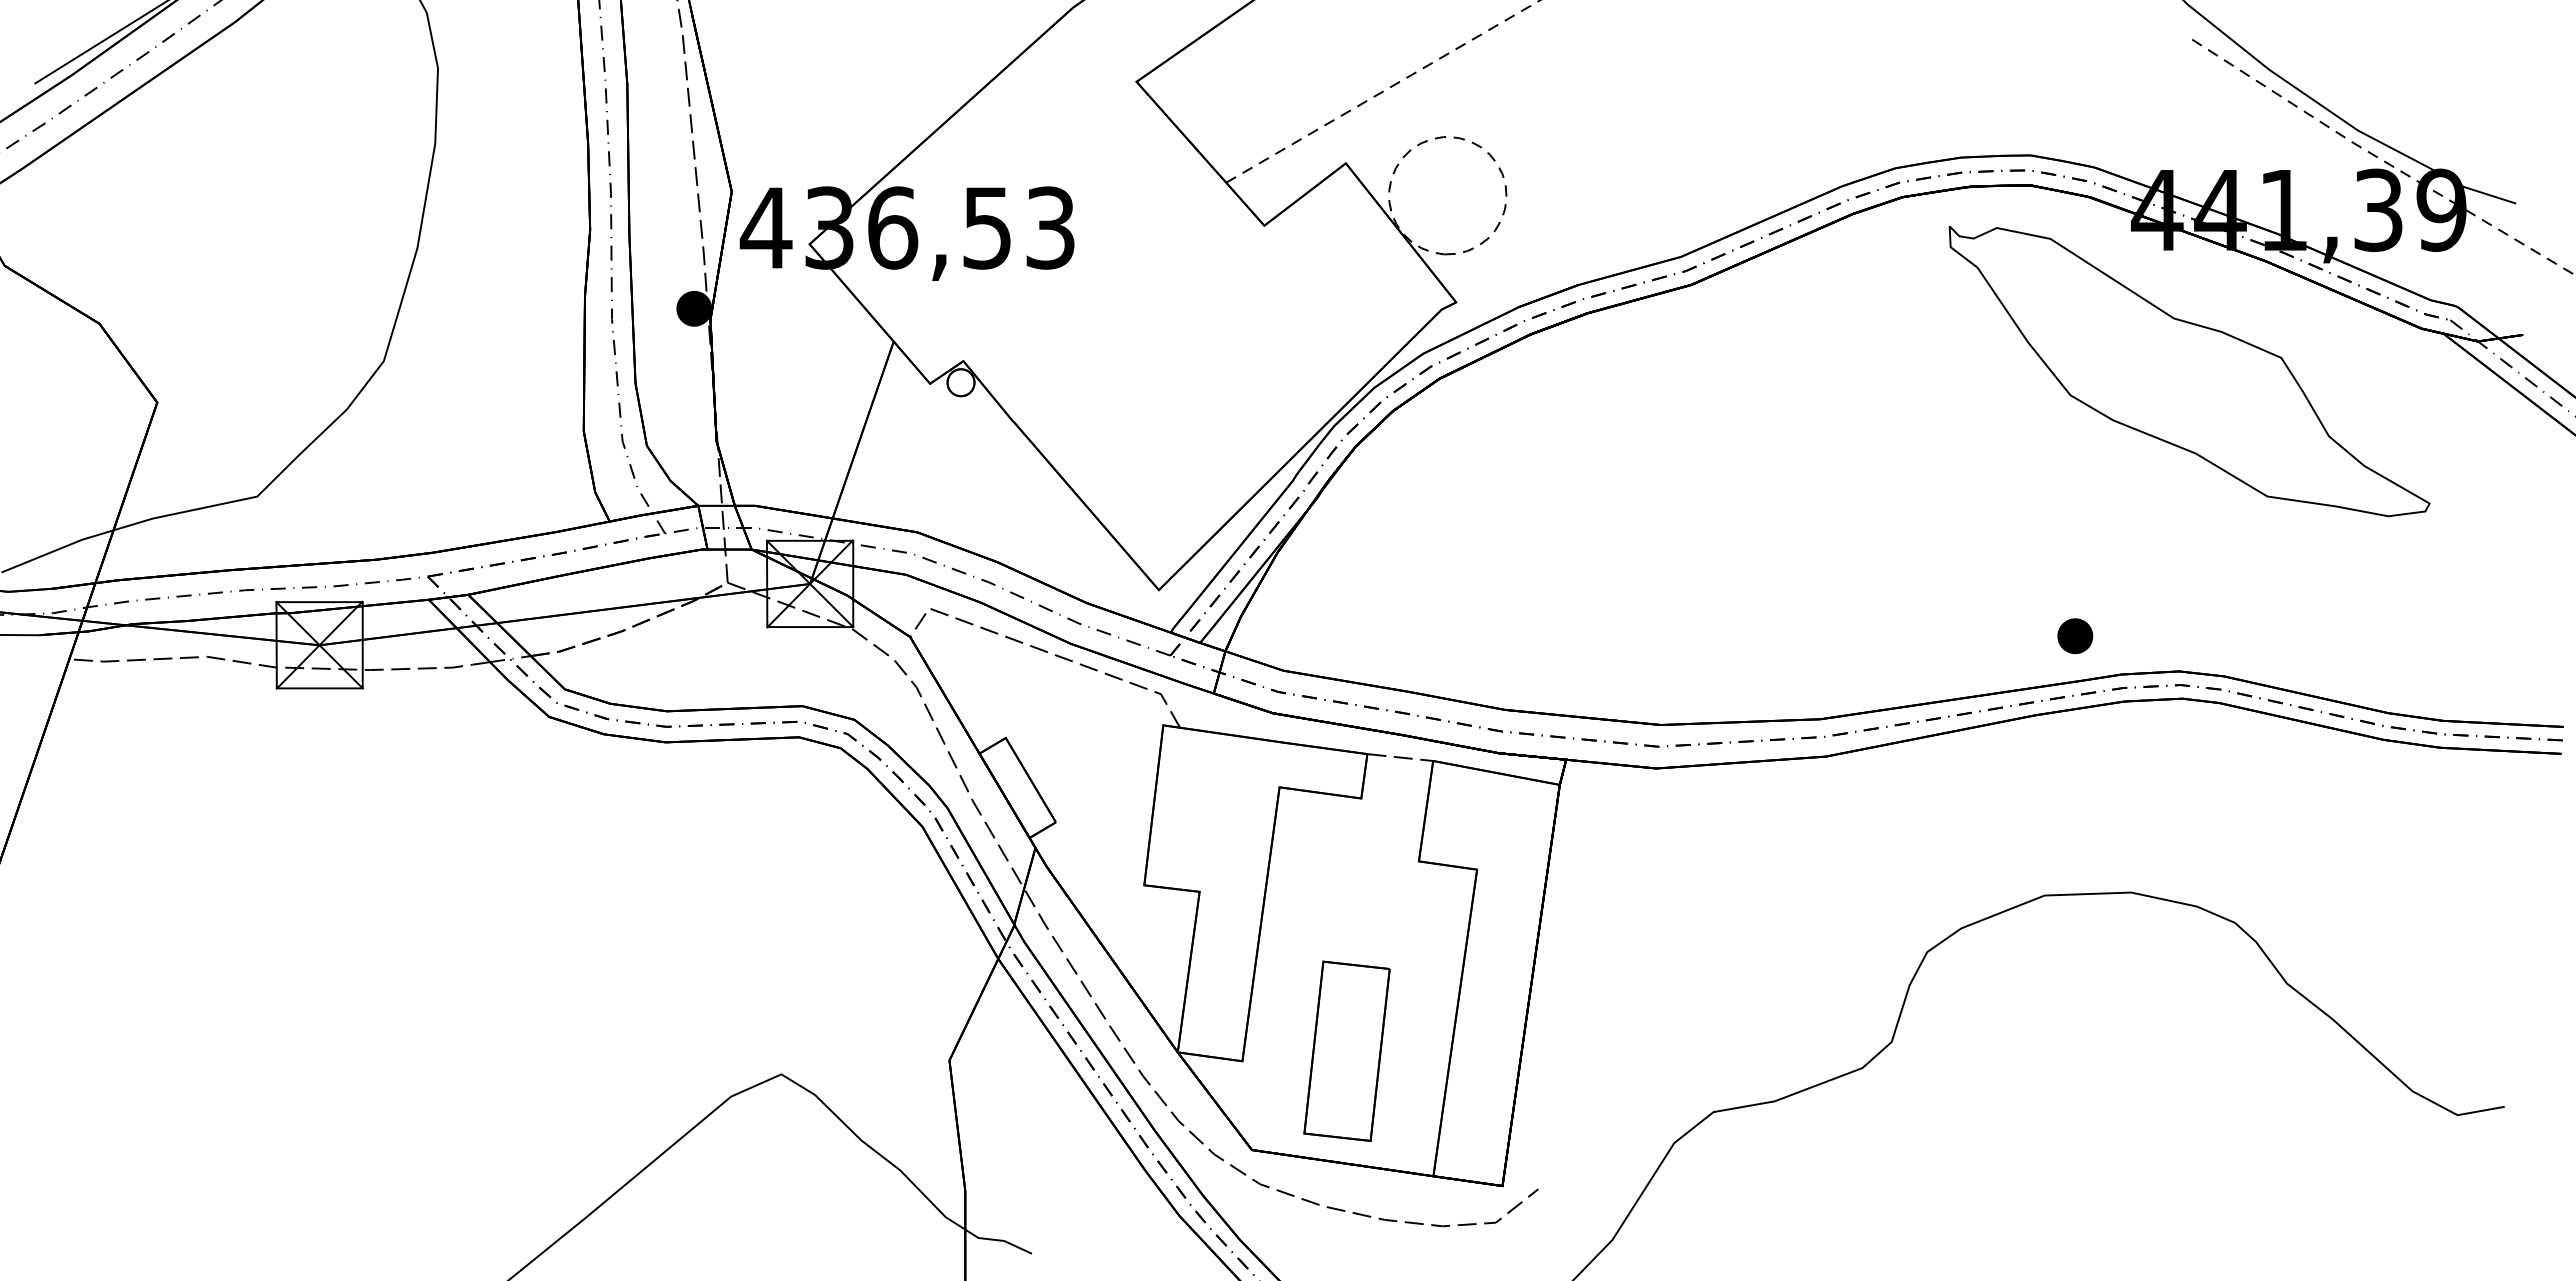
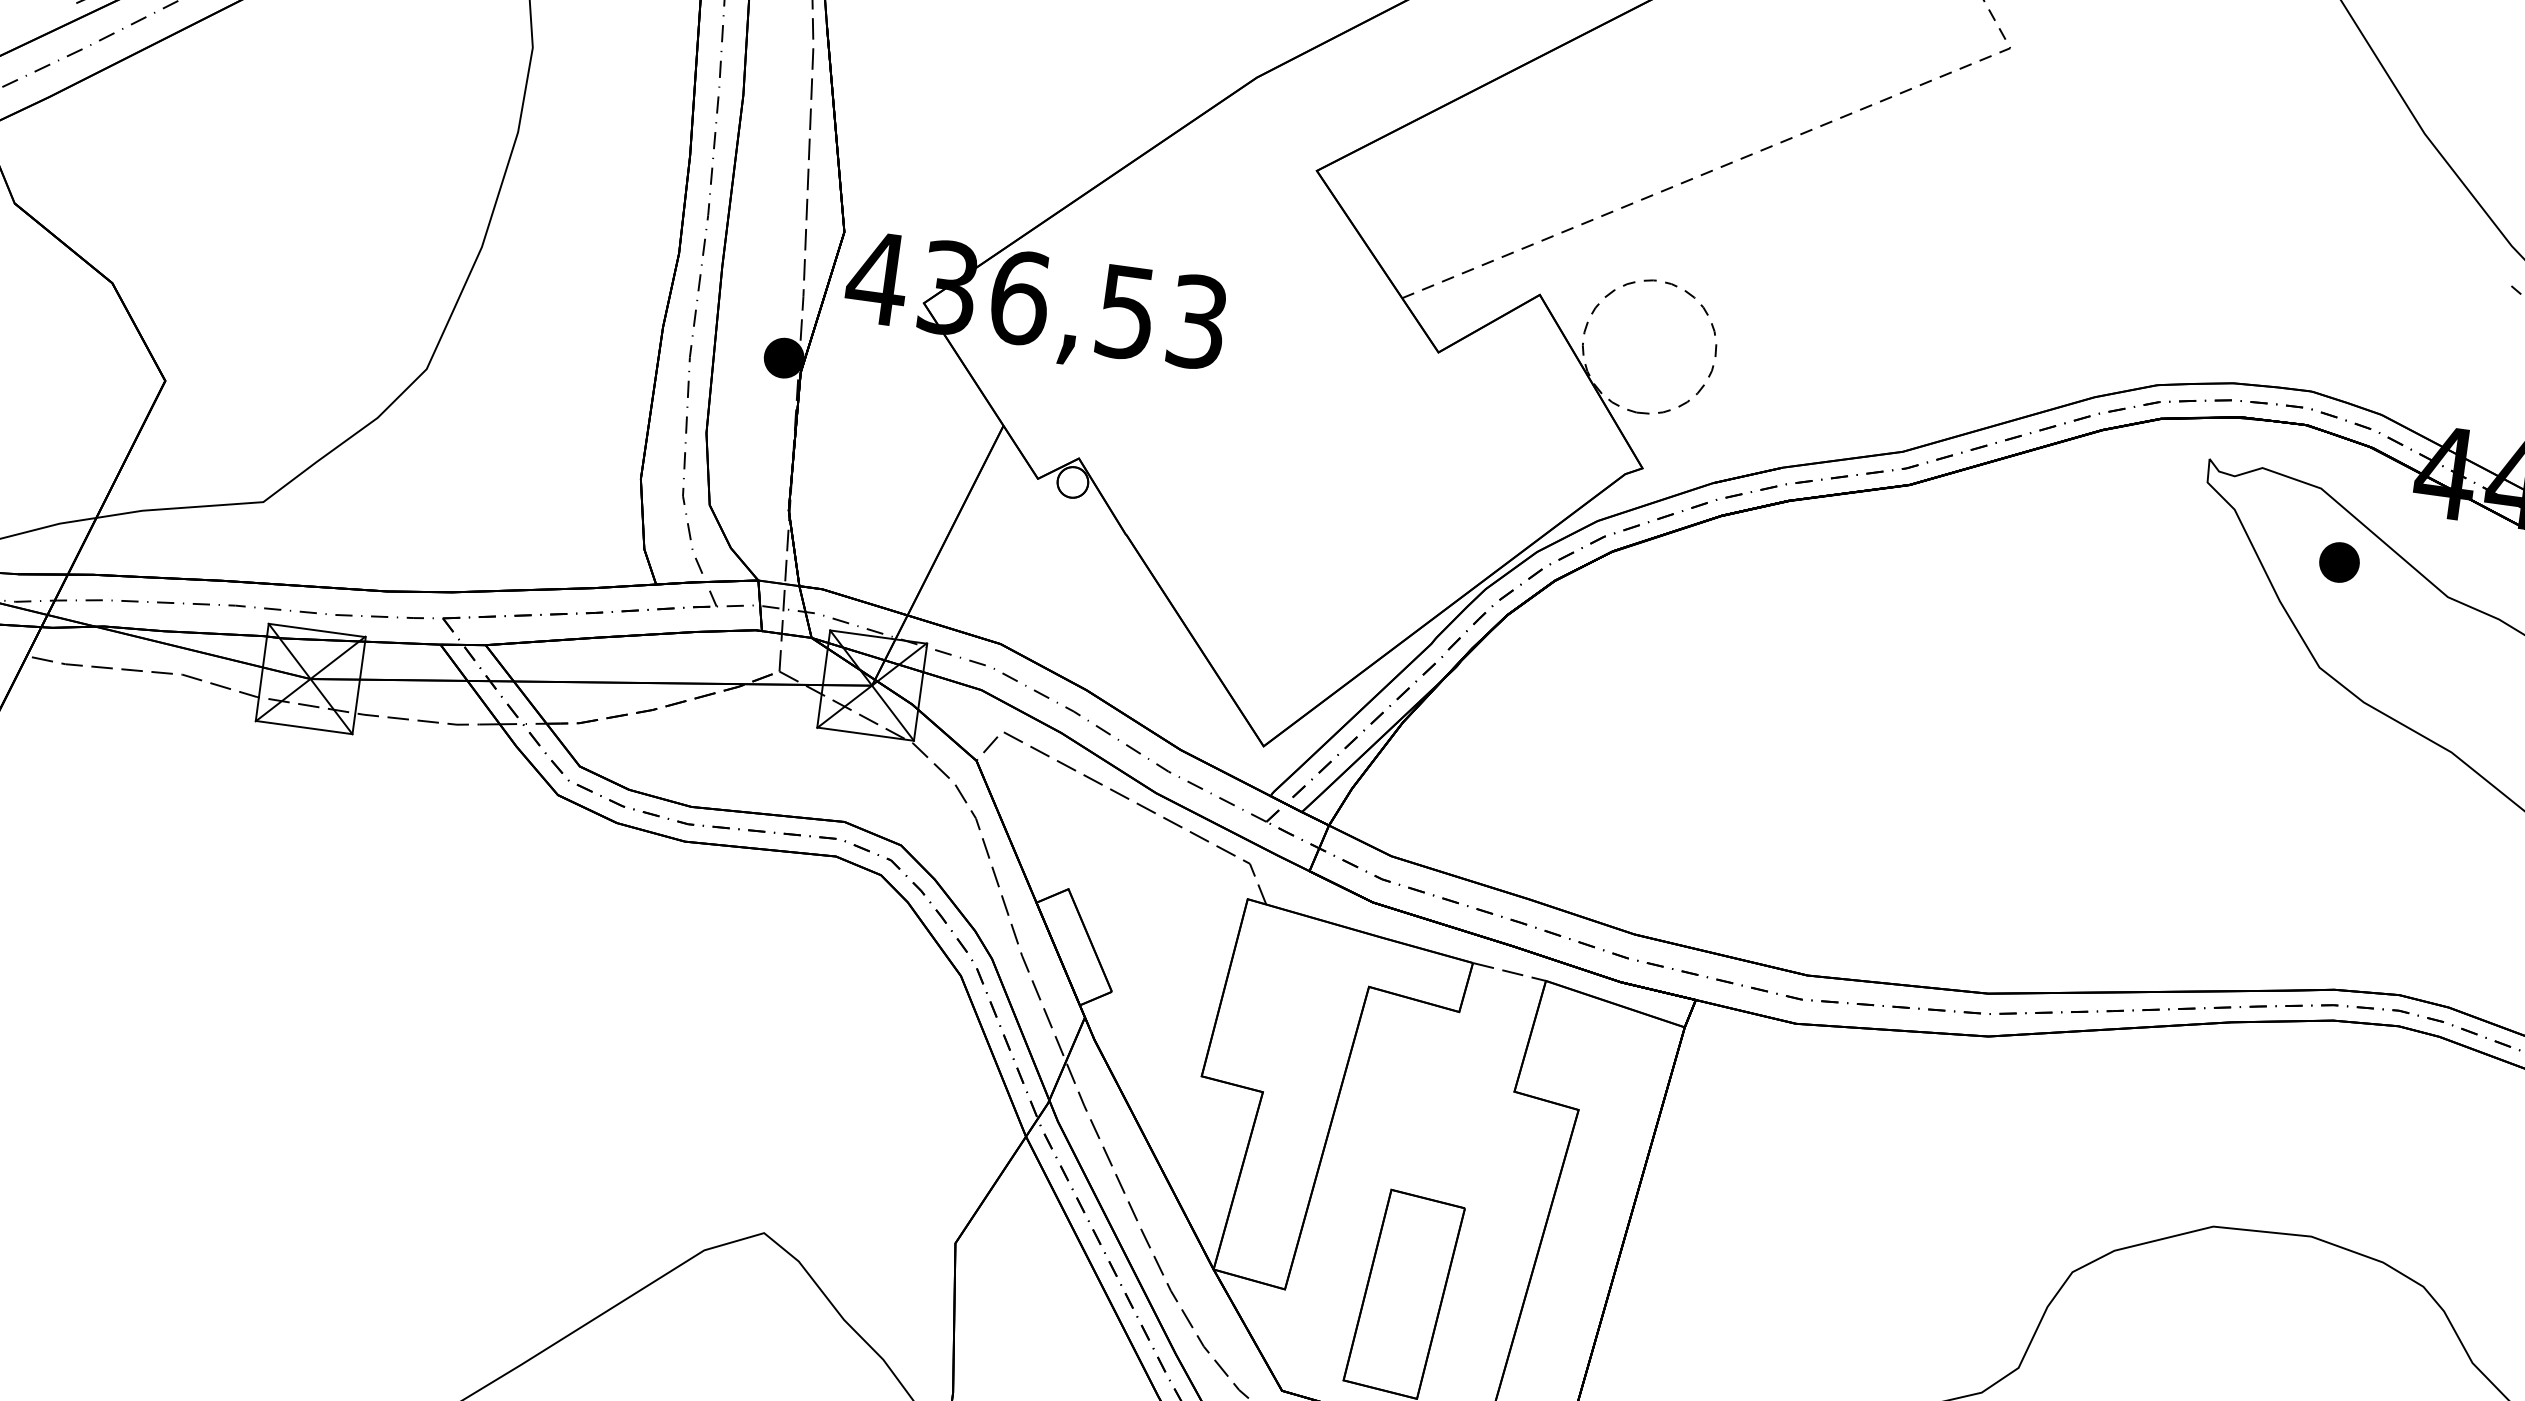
part: (2075, 636) -> (2339, 562), moved

